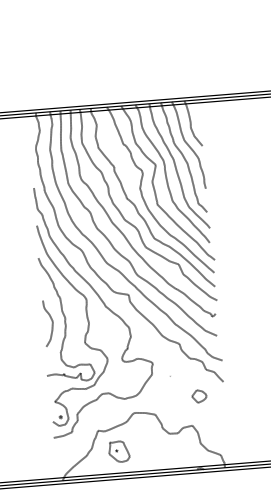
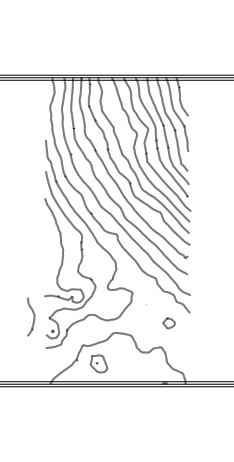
curve: (51, 322) -> (33, 316), moved

